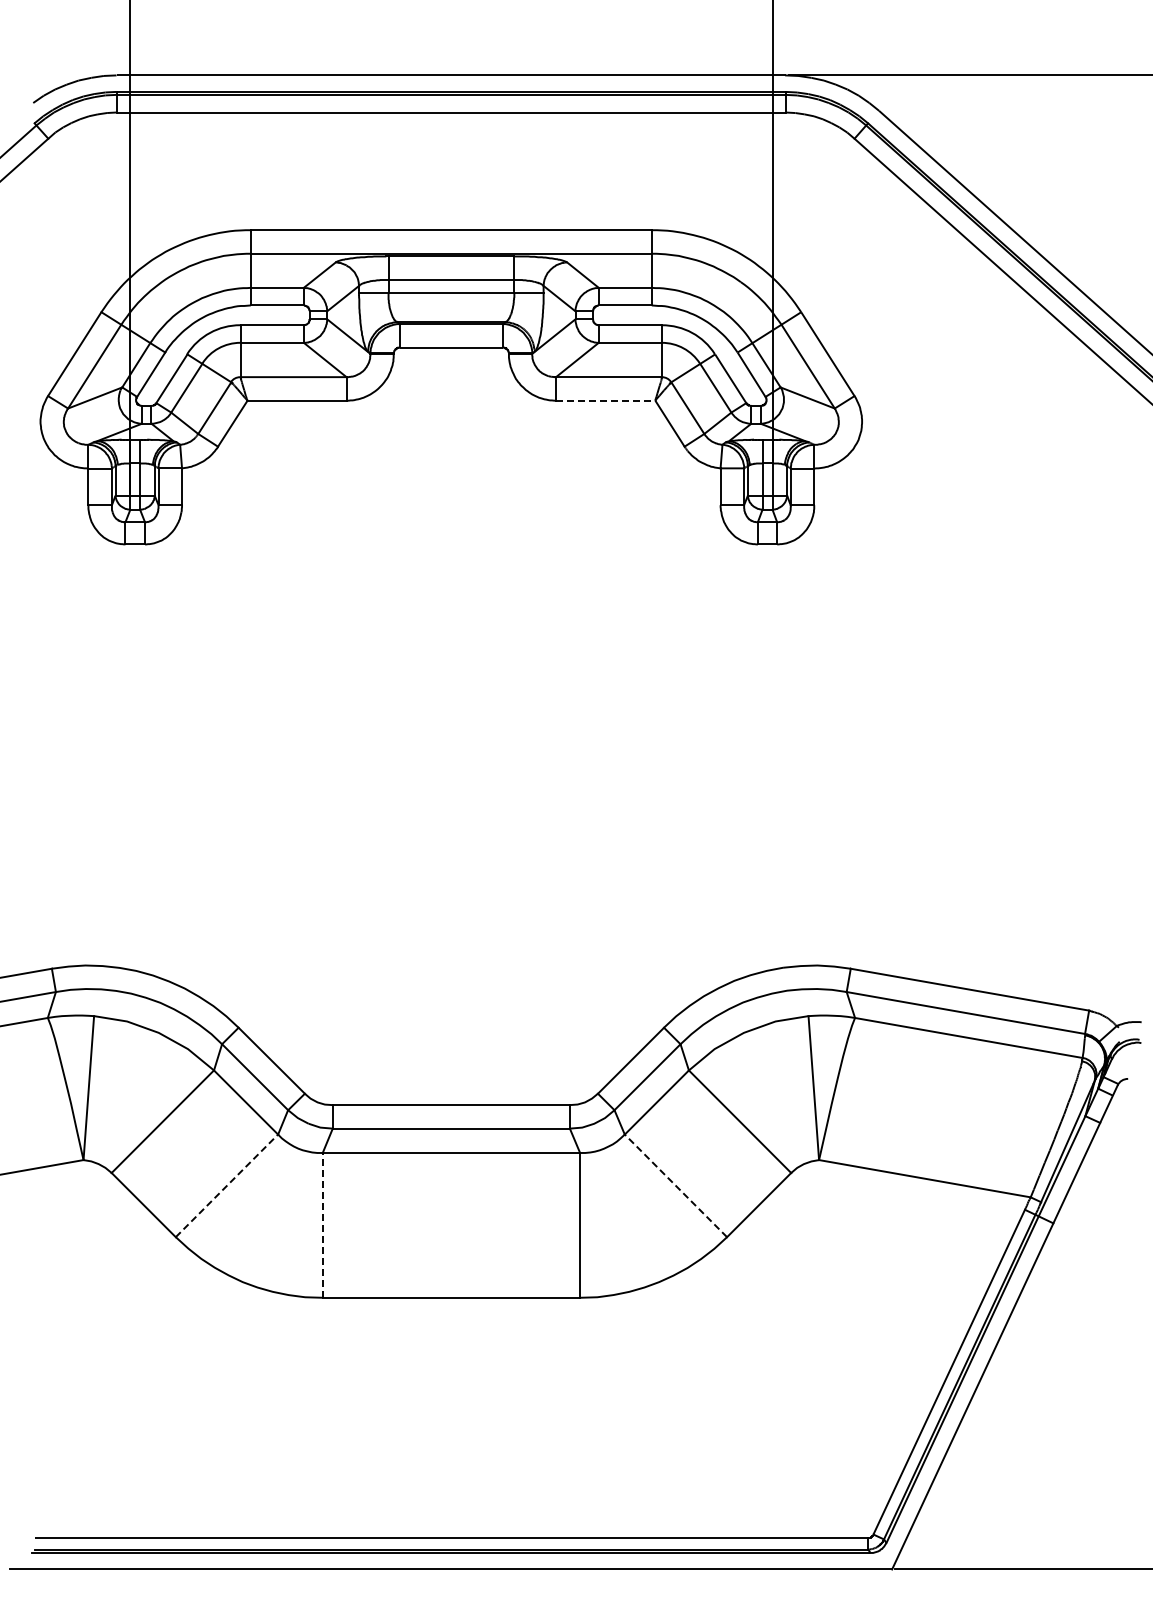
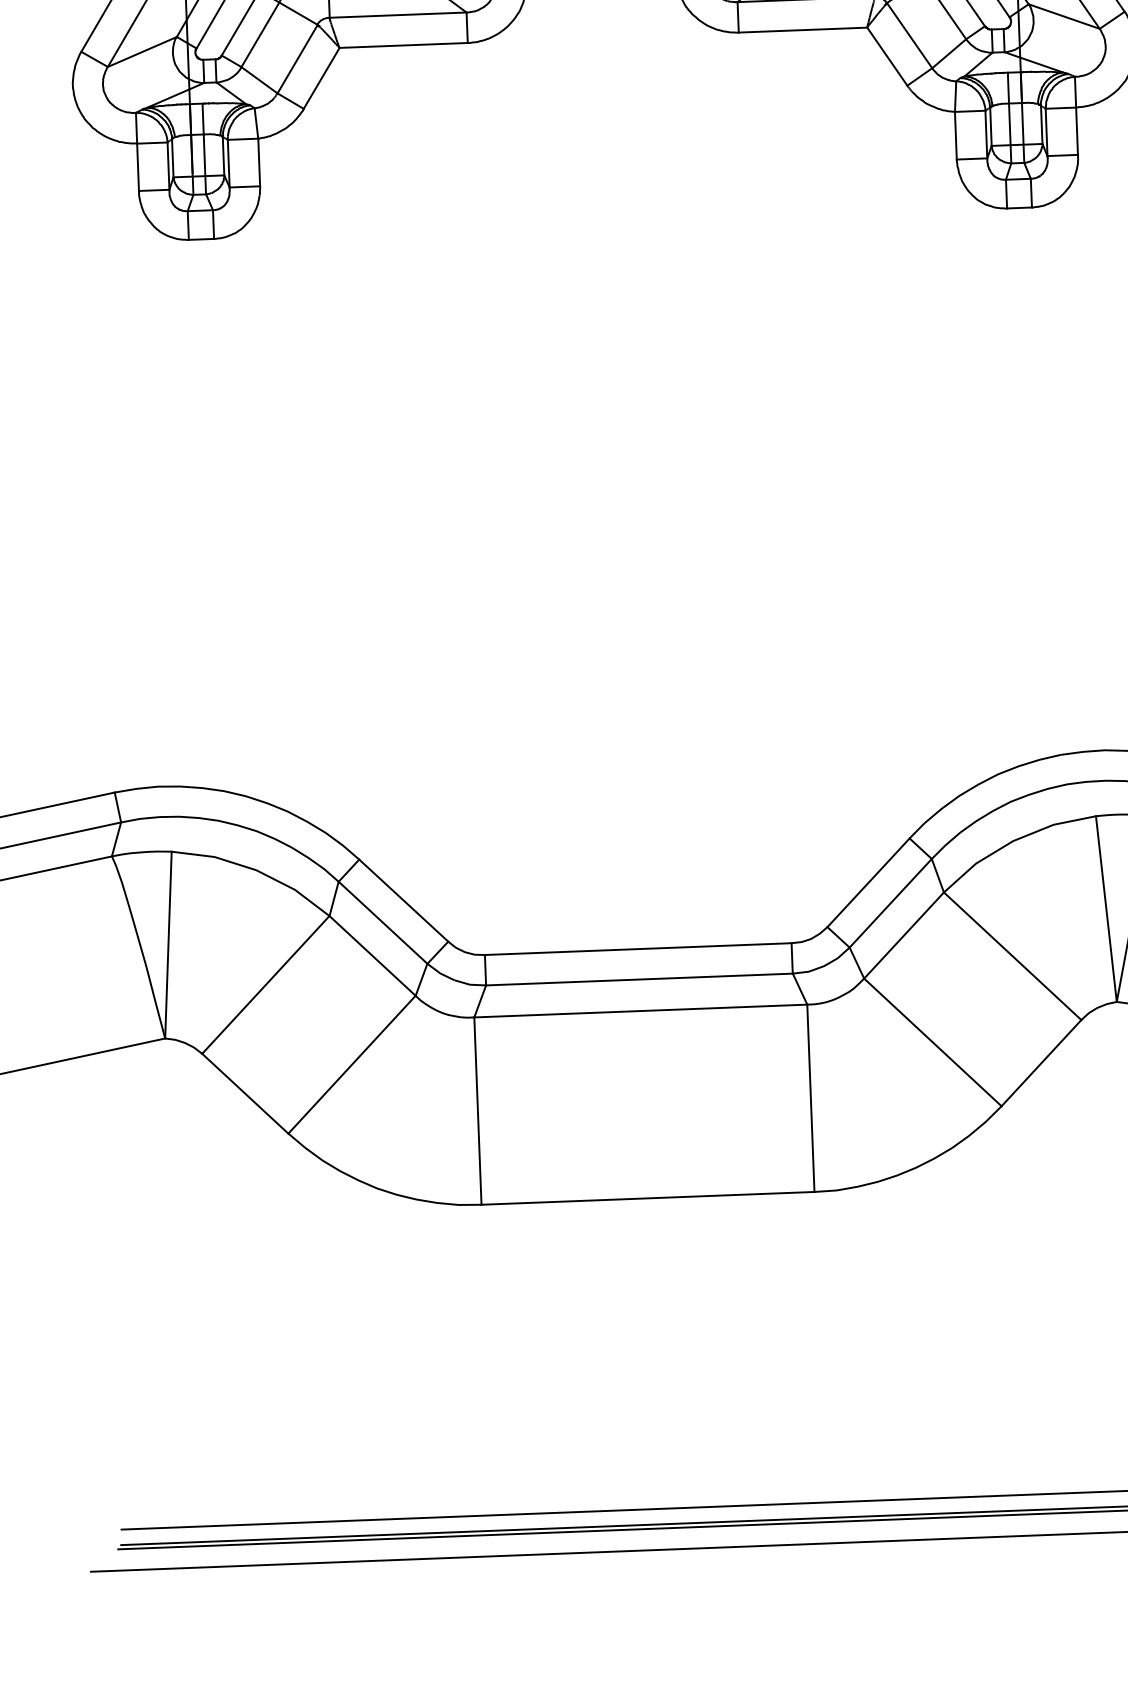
line: (605, 400) -> (802, 29), dashed -> solid
line: (227, 1185) -> (352, 1064), dashed -> solid
line: (675, 1185) -> (932, 1041), dashed -> solid
line: (322, 1224) -> (477, 1109), dashed -> solid

